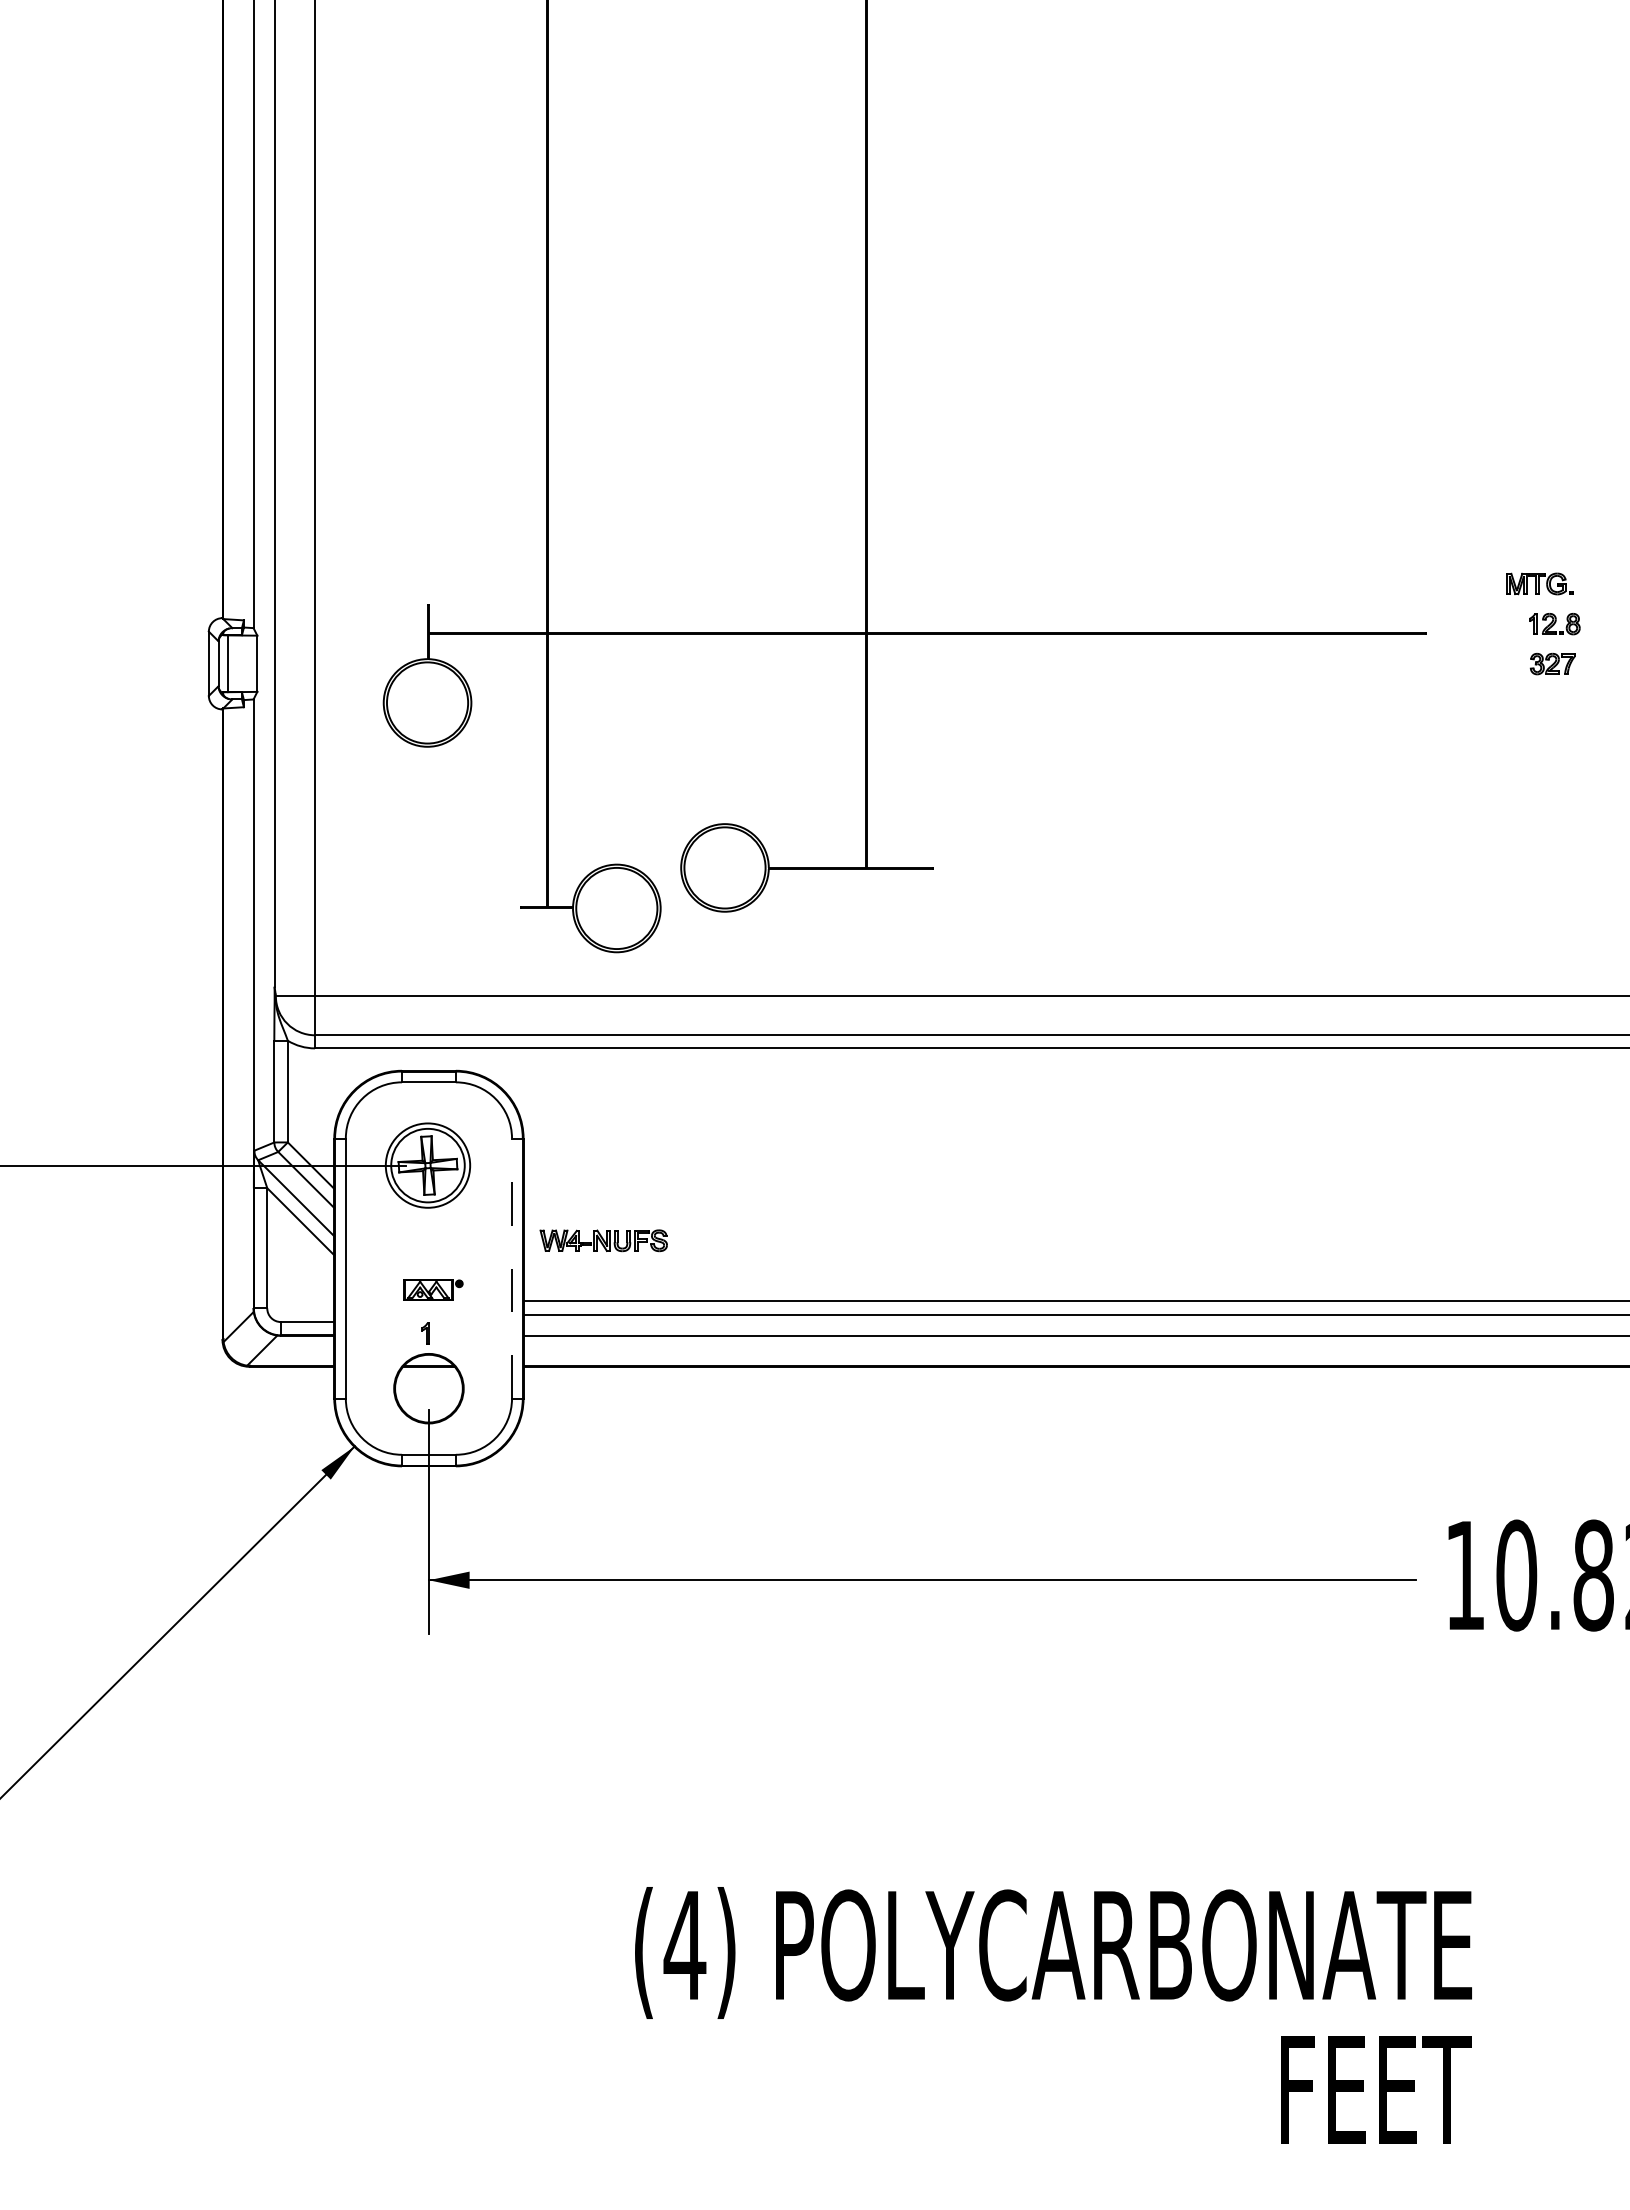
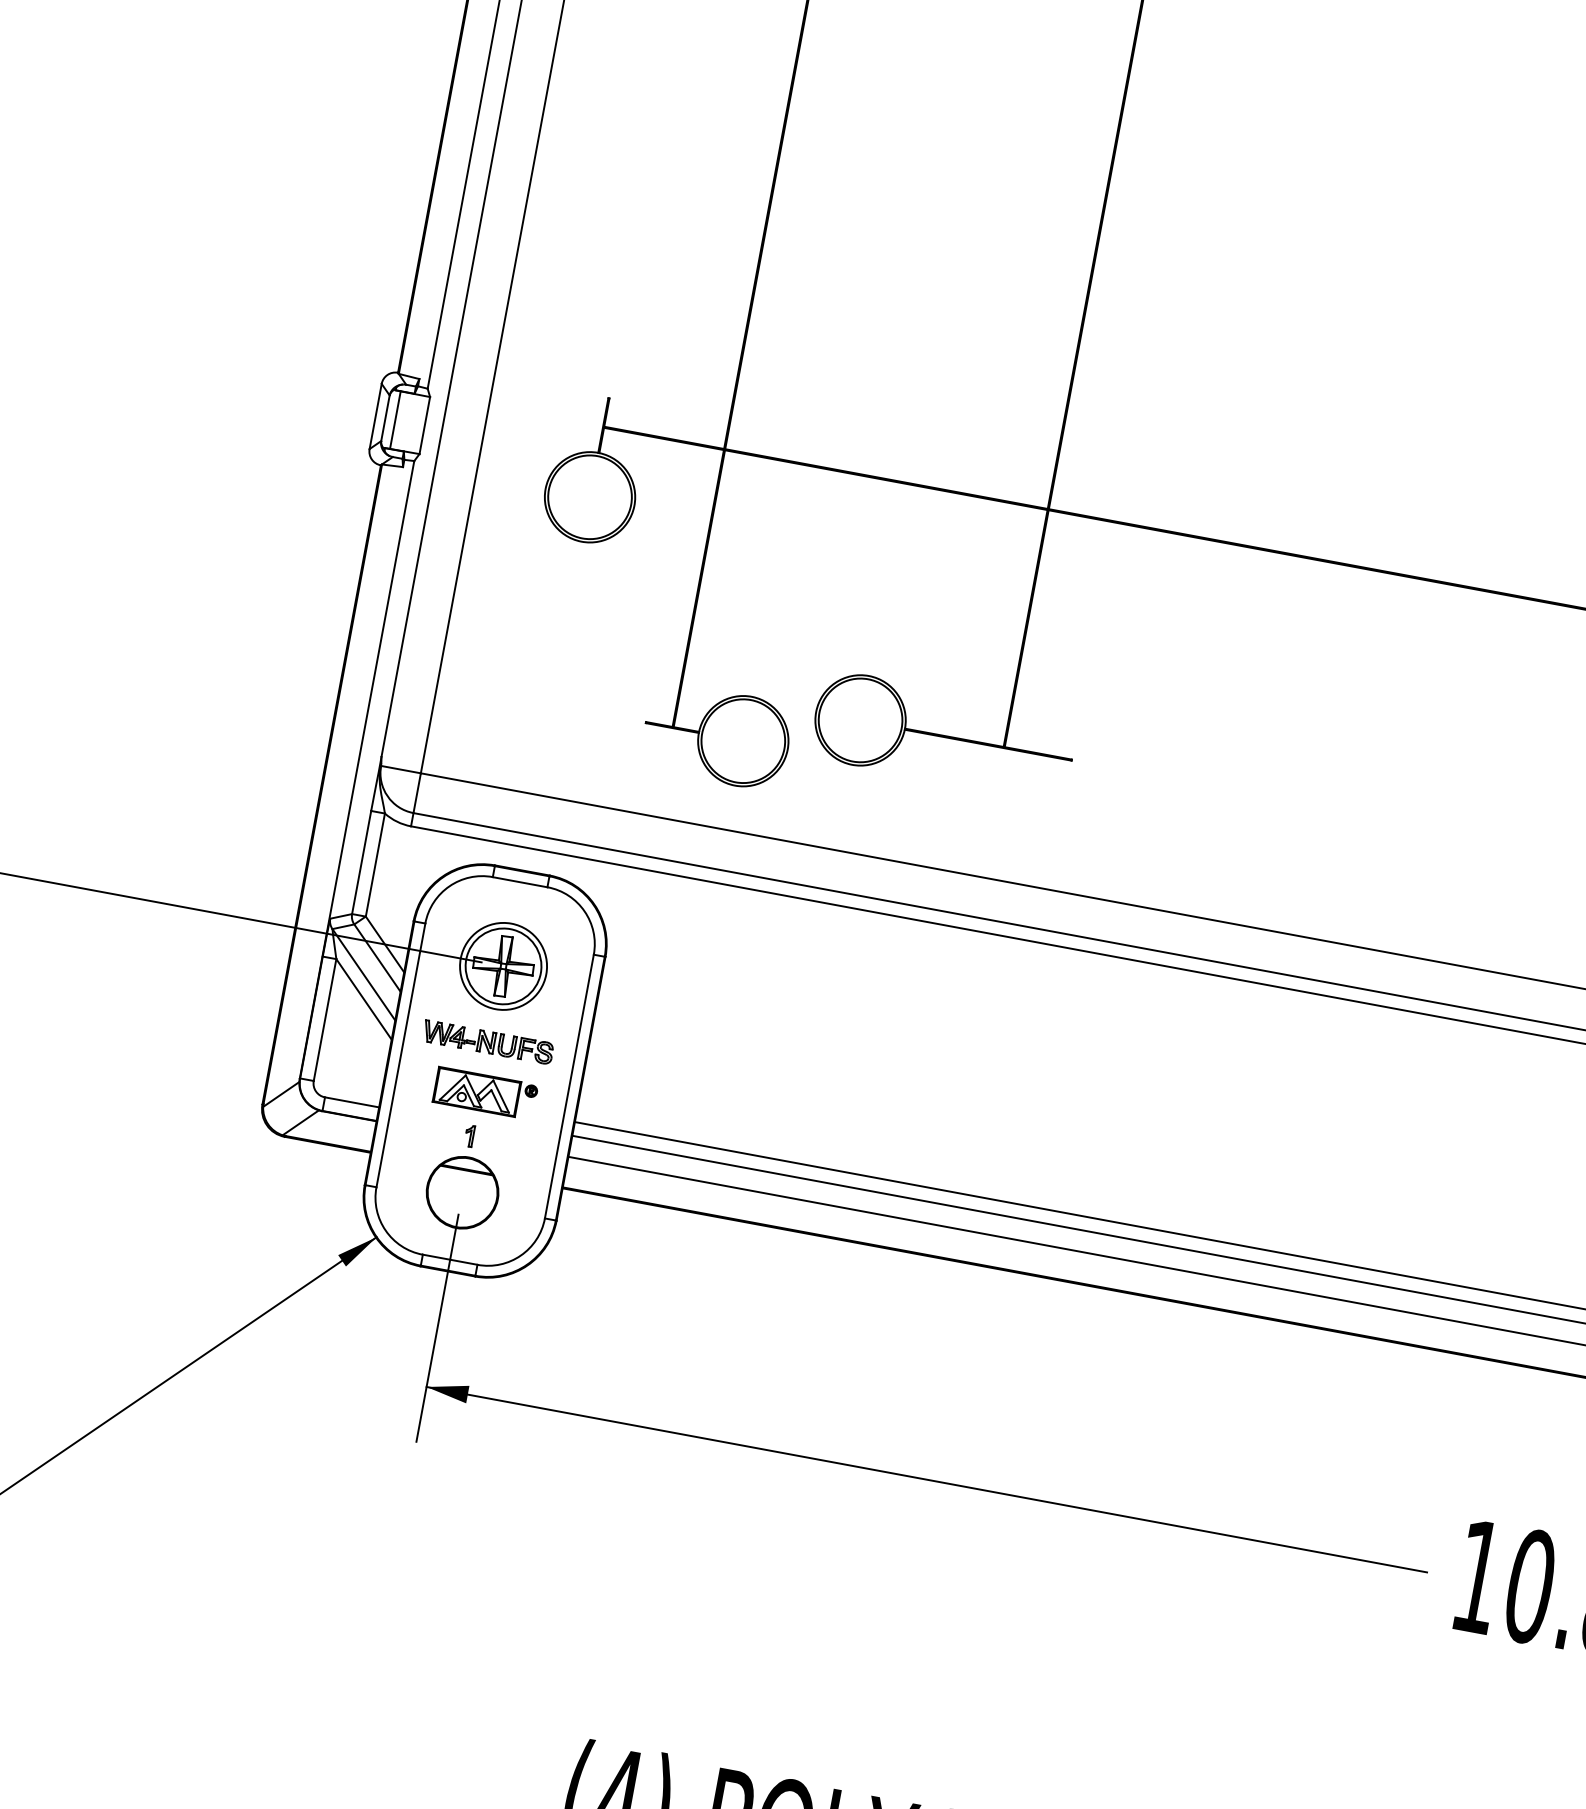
part: (603, 1240) -> (487, 1042), moved
line: (512, 1268) -> (569, 1086), dashed -> solid
part: (433, 1289) -> (485, 1093), size x1.67

